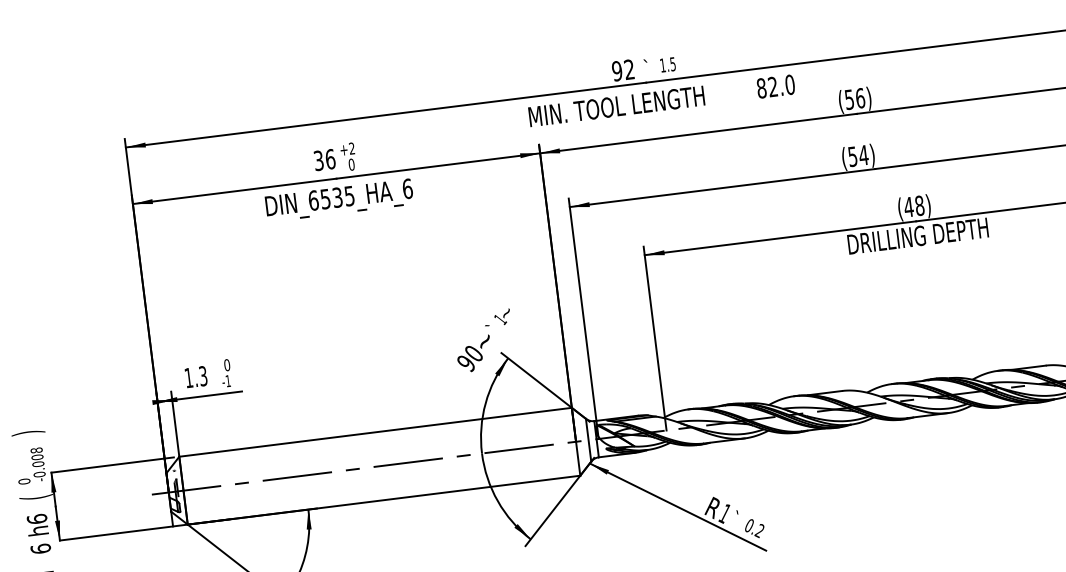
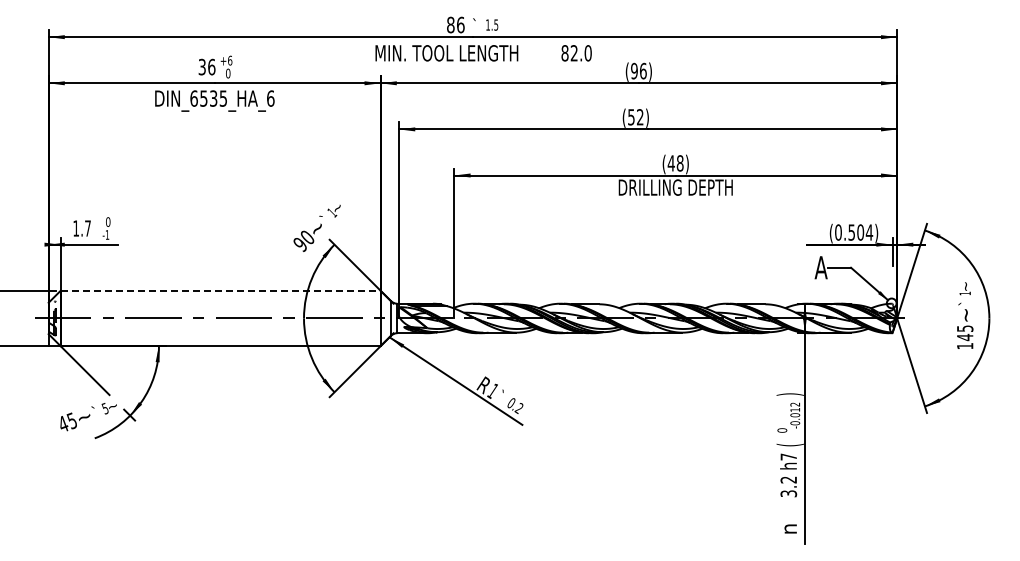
text: (622, 69) -> (455, 24), 92 -> 86
text: (849, 98) -> (634, 70), (56) -> (96)
text: (352, 148) -> (230, 60), +2 -> +6
text: (862, 155) -> (639, 117), (54) -> (52)
text: (202, 376) -> (87, 228), 1.3 -> 1.7
line: (376, 431) -> (221, 290), solid -> dashed

